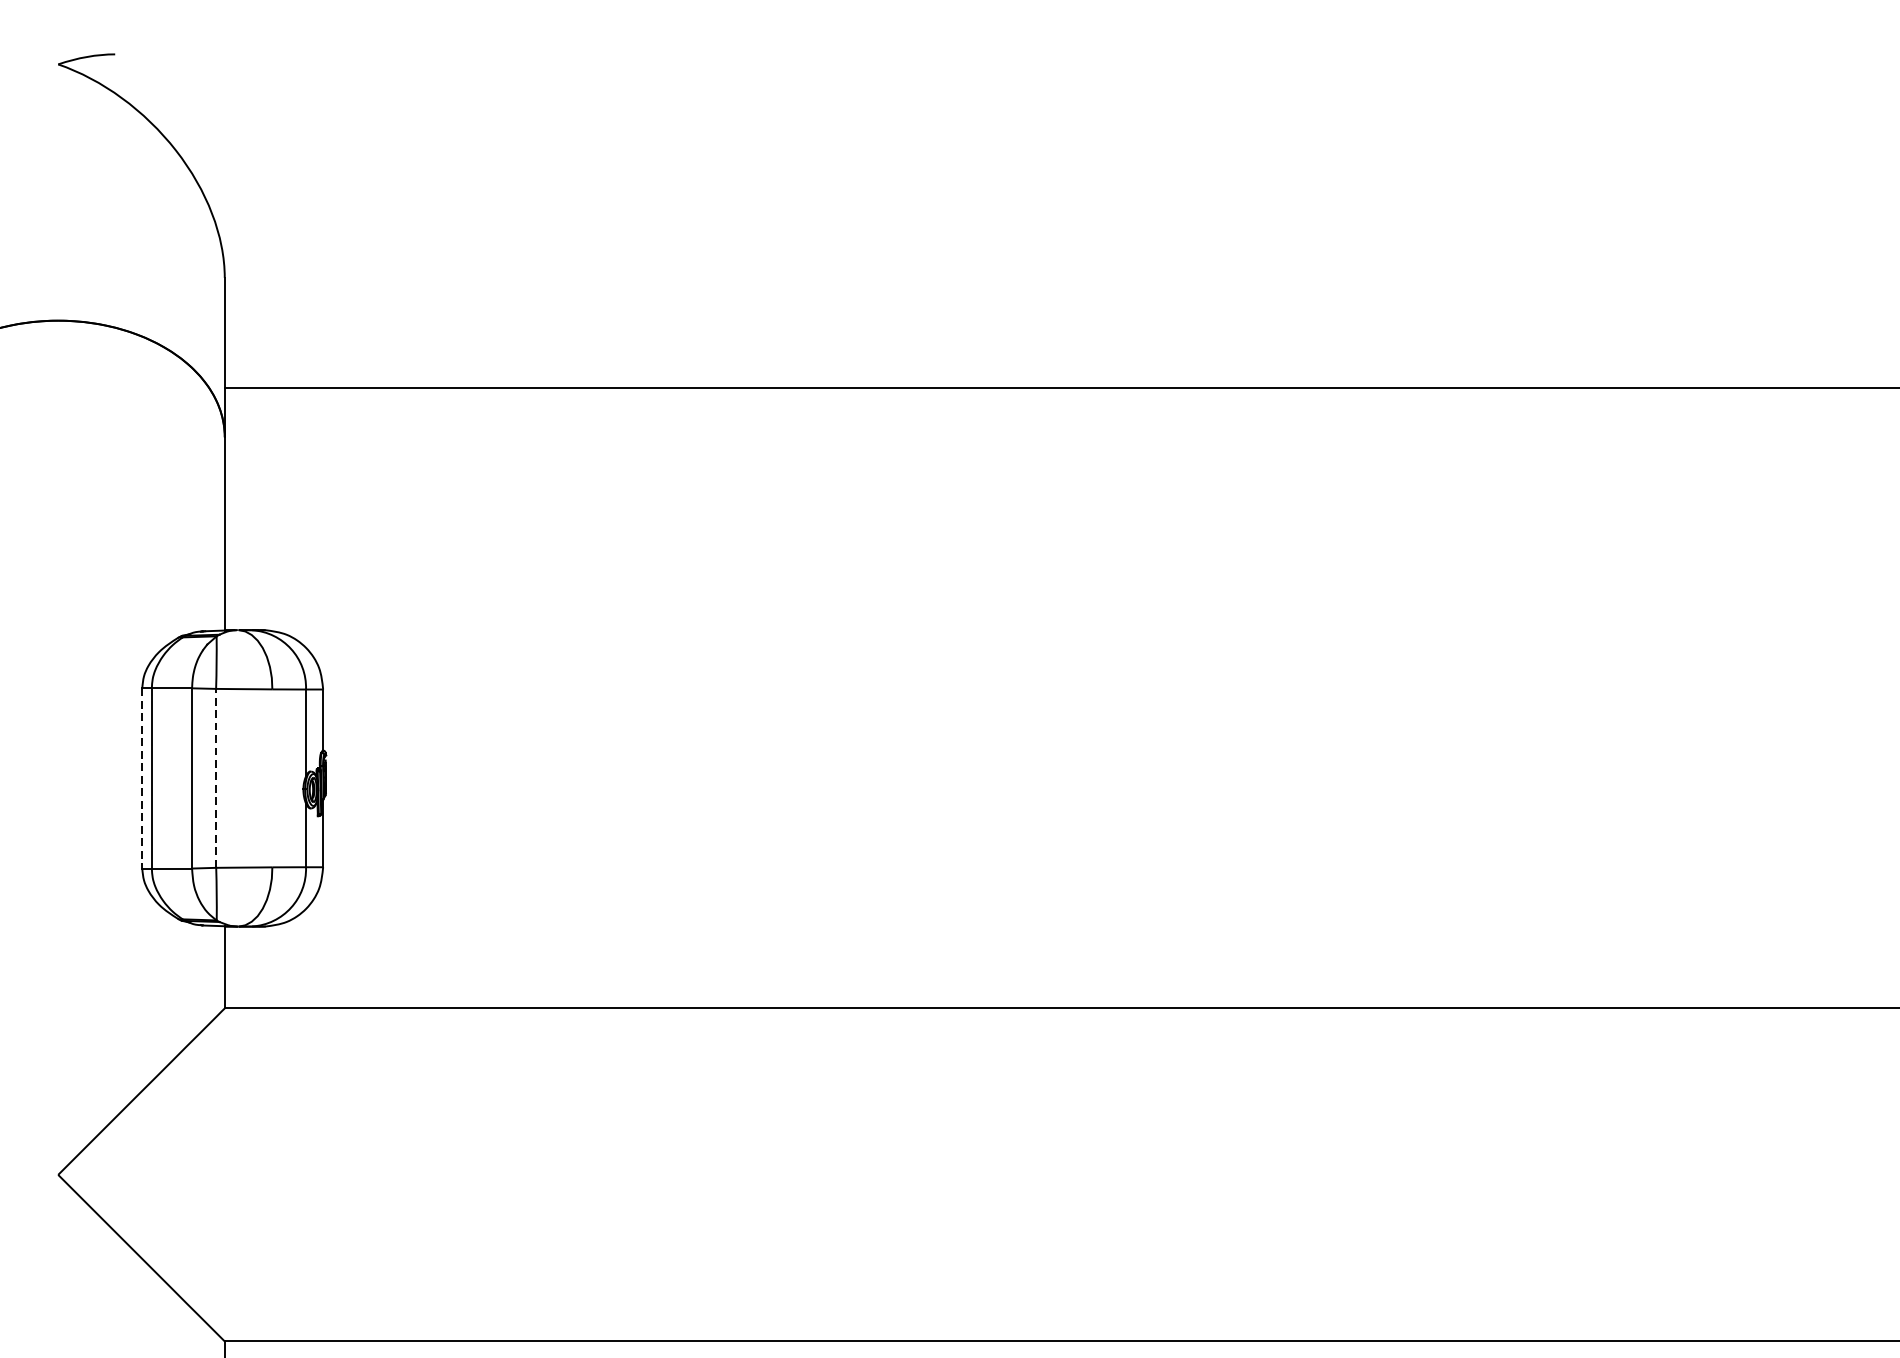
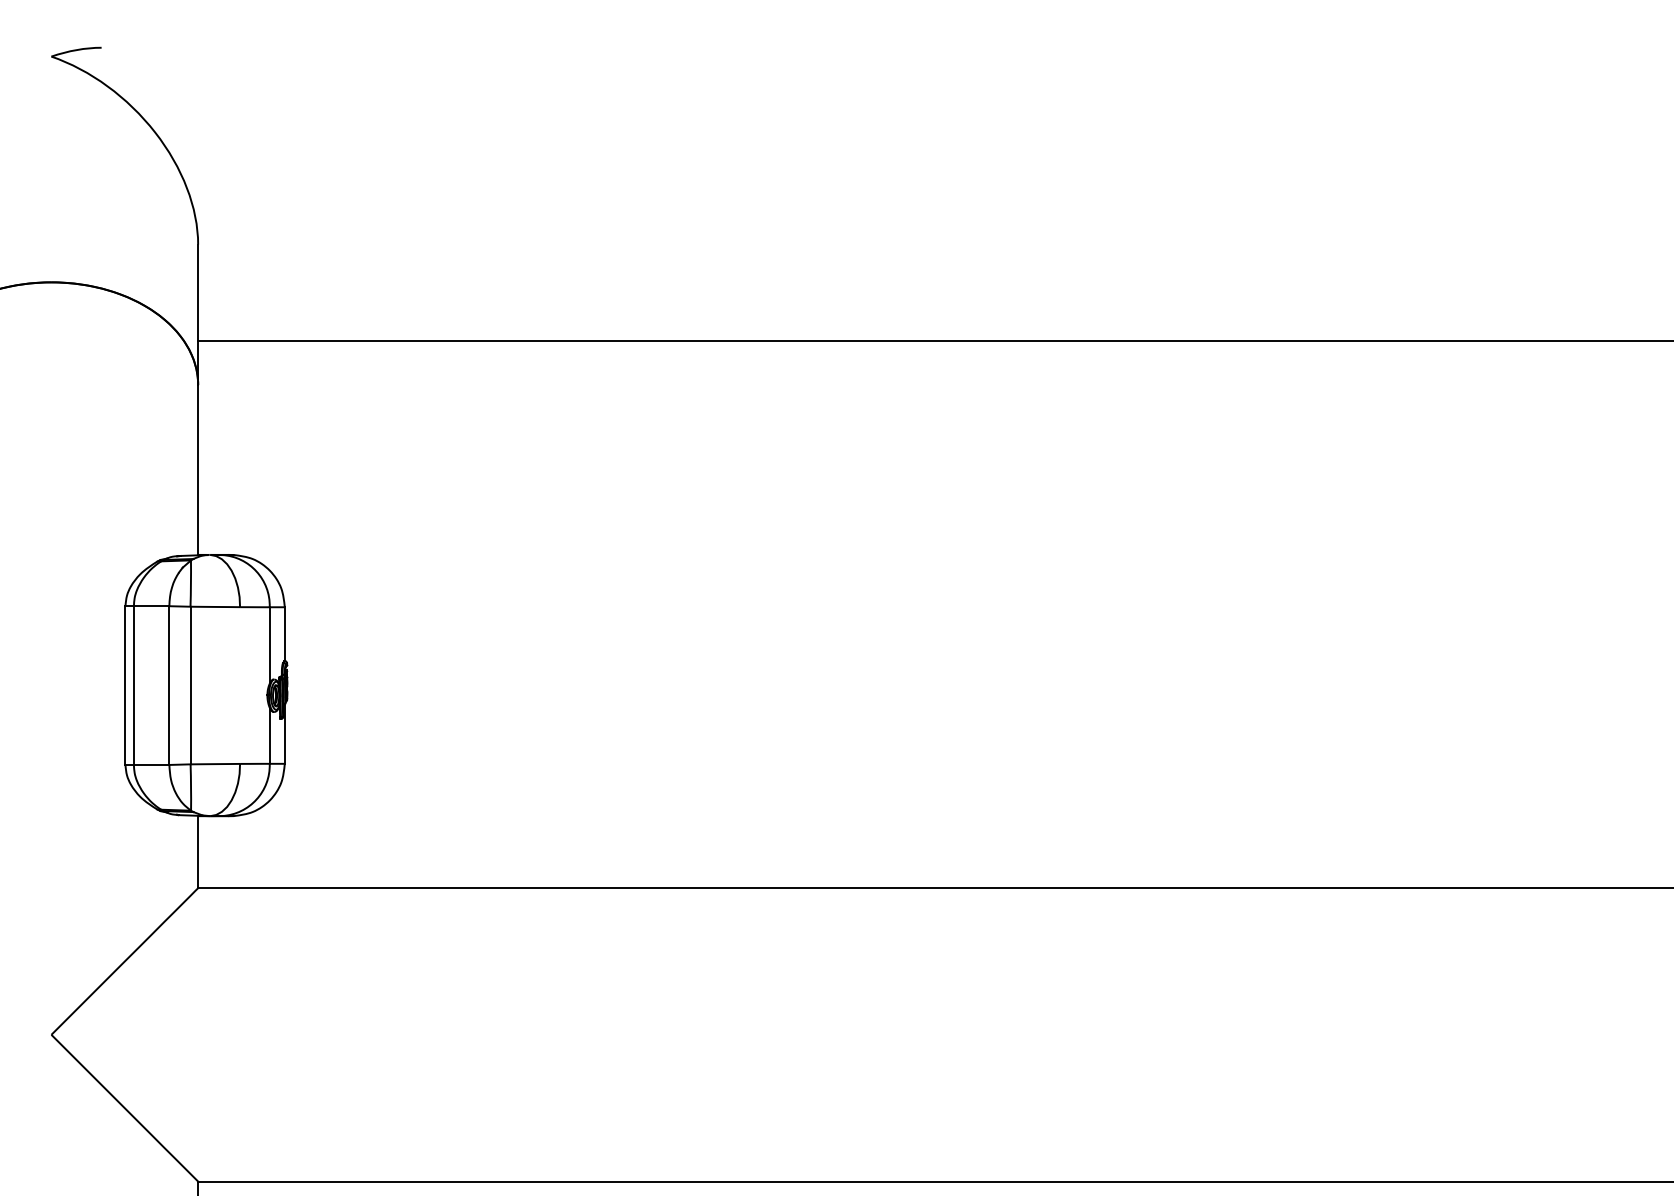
line: (216, 778) -> (190, 685), dashed -> solid
line: (142, 779) -> (125, 686), dashed -> solid

